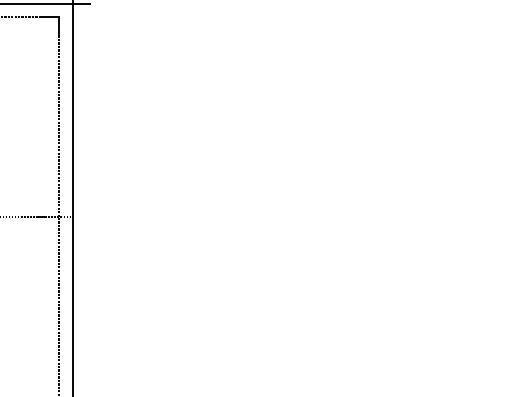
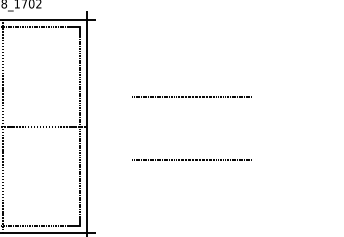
line: (282, 158) -> (191, 97), added
line: (282, 284) -> (191, 160), added

